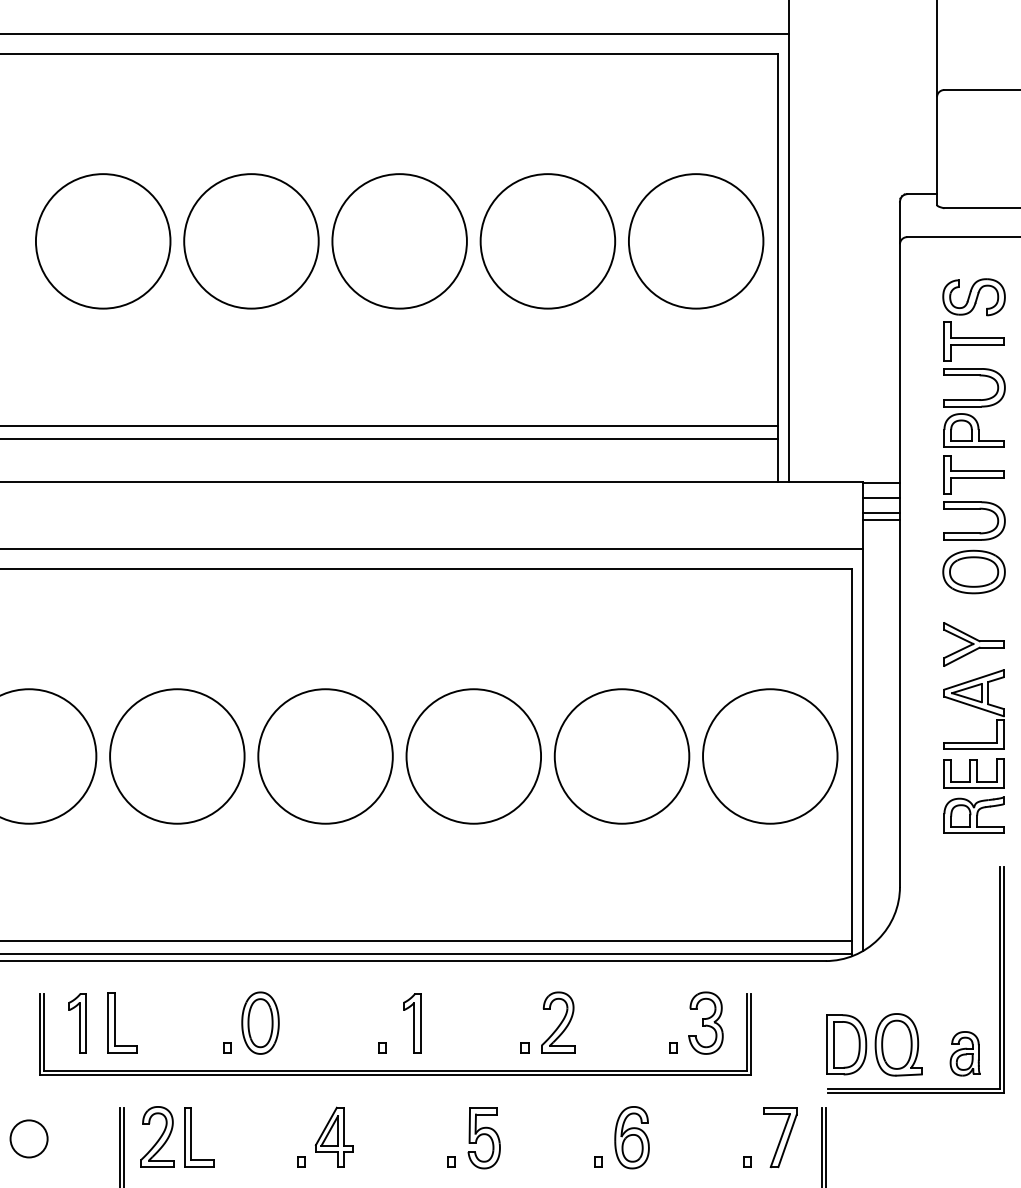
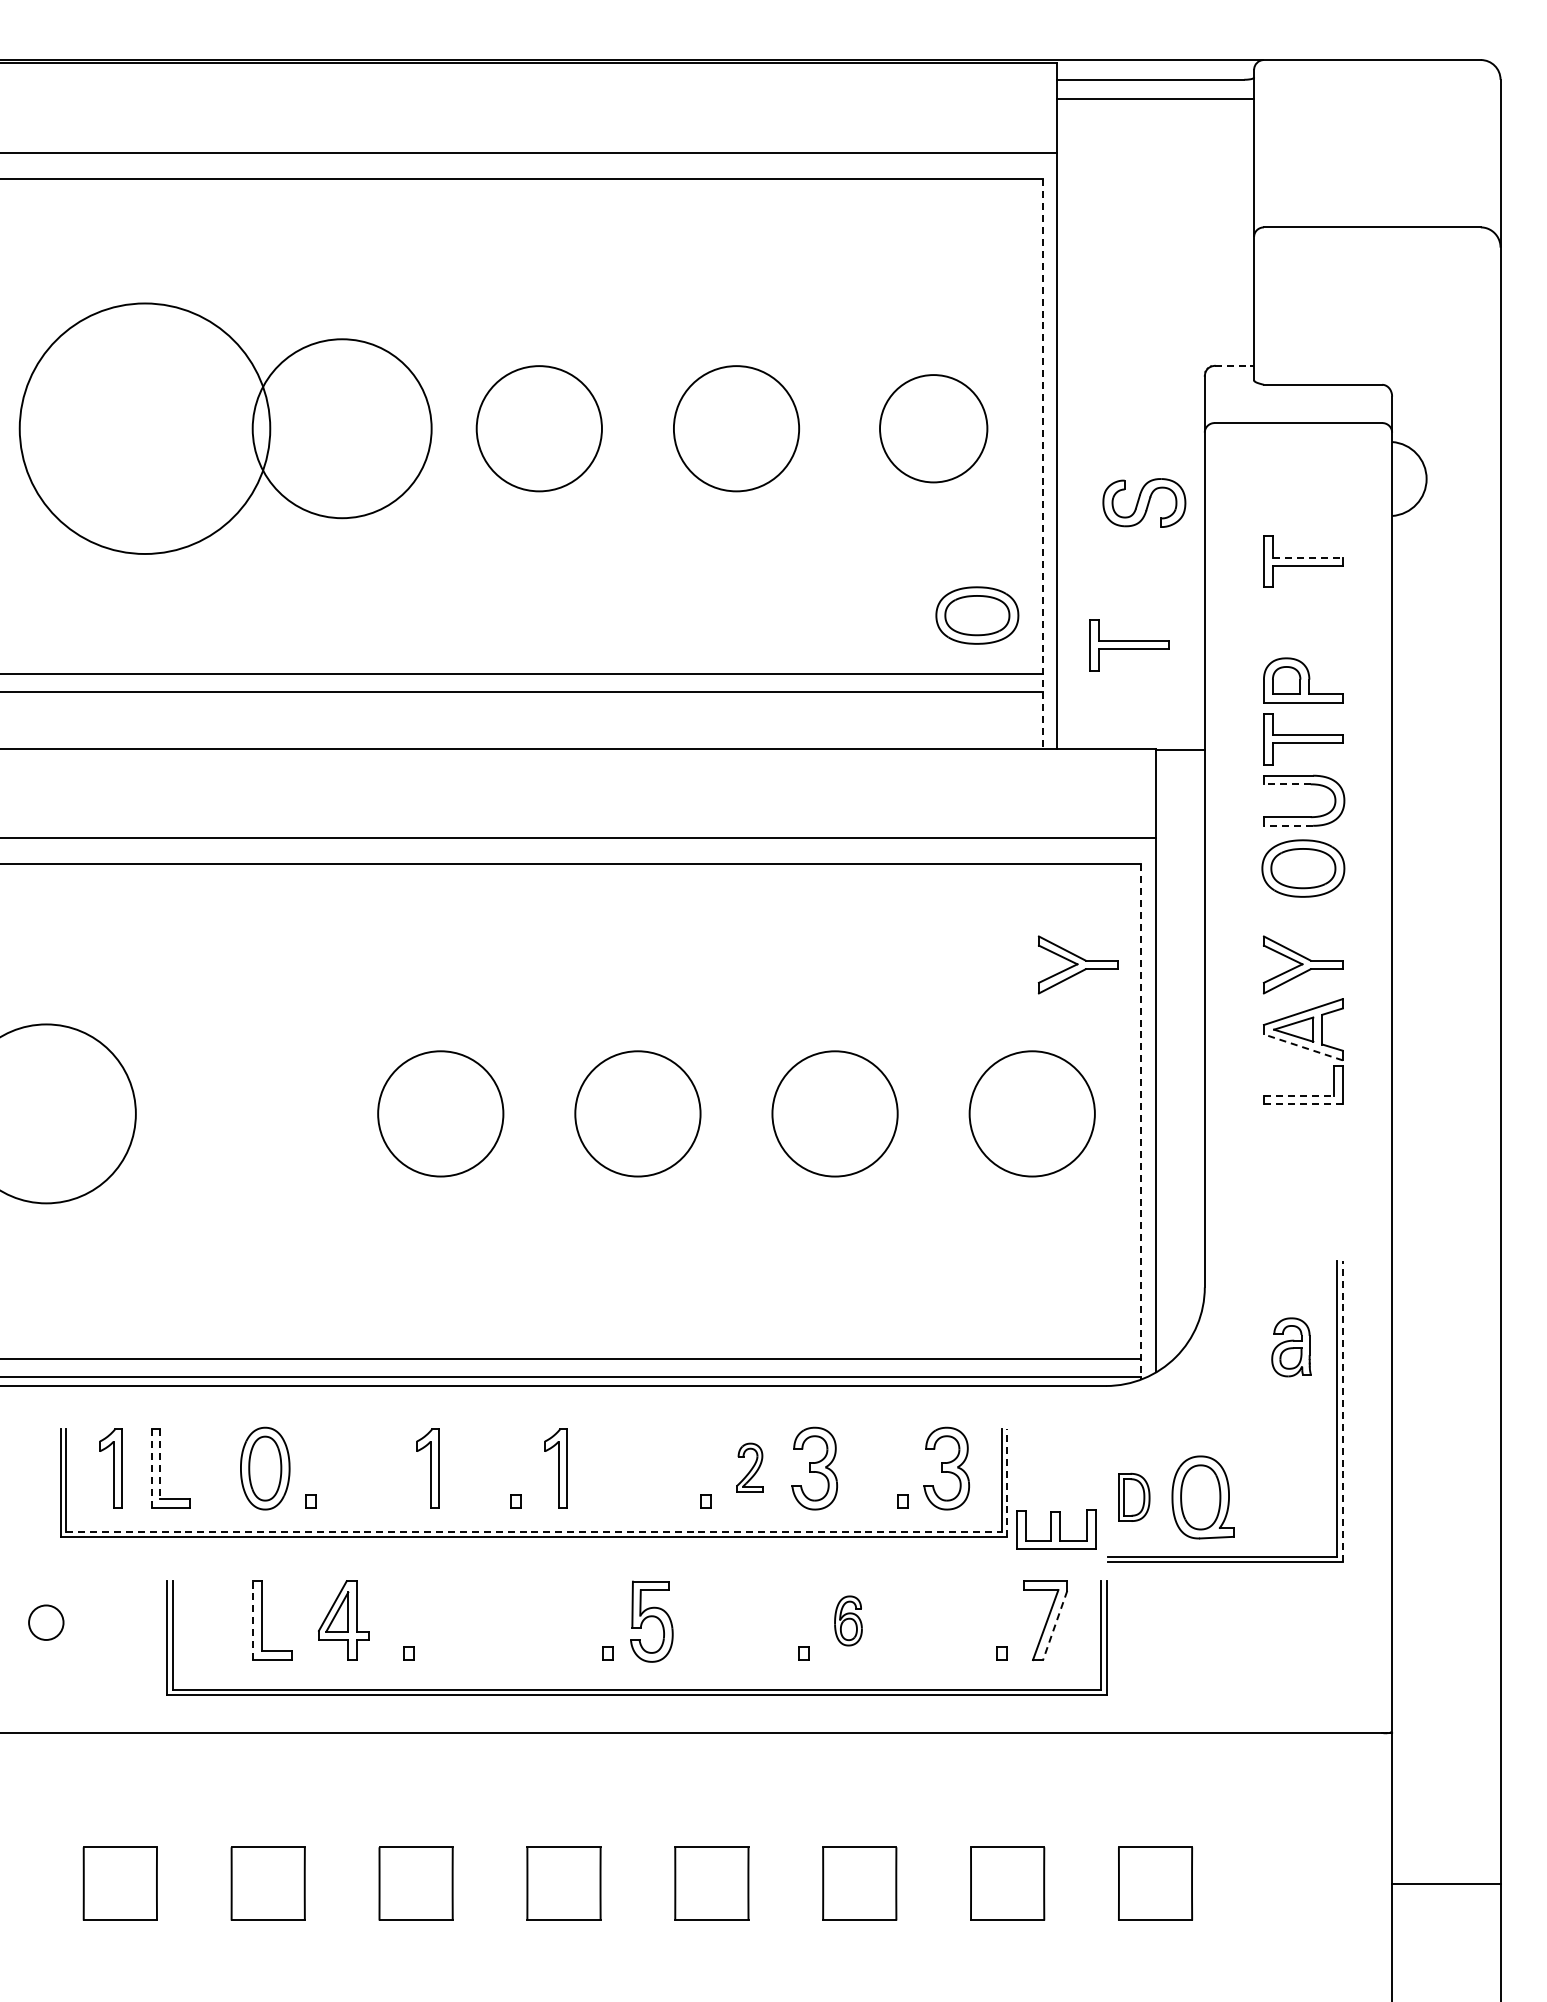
line: (922, 193) -> (1234, 365), solid -> dashed
circle: (102, 241) -> (144, 428), size x1.4
circle: (399, 241) -> (538, 428), size x0.7
circle: (547, 241) -> (736, 428), size x0.7
circle: (696, 241) -> (933, 428), size x0.6
line: (777, 267) -> (1042, 463), solid -> dashed
part: (974, 296) -> (1144, 502), moved
line: (977, 338) -> (1307, 557), solid -> dashed
part: (974, 375) -> (1304, 607), removed
part: (729, 381) -> (977, 615), added
part: (843, 404) -> (1129, 645), added
line: (880, 497) -> (1179, 769), removed
line: (961, 508) -> (1286, 784), solid -> dashed
line: (880, 512) -> (1179, 789), removed
line: (880, 520) -> (1179, 799), removed
line: (962, 539) -> (1288, 825), solid -> dashed
part: (804, 644) -> (1077, 964), added
line: (974, 706) -> (1303, 1047), solid -> dashed
line: (970, 742) -> (1298, 1095), solid -> dashed
line: (973, 749) -> (1302, 1104), solid -> dashed
circle: (177, 756) -> (243, 1113), removed
circle: (325, 756) -> (440, 1113), size x0.7
circle: (473, 756) -> (637, 1113), size x0.7
circle: (621, 756) -> (834, 1113), size x0.7
circle: (769, 756) -> (1031, 1113), size x0.7
line: (852, 762) -> (1141, 1122), solid -> dashed
part: (974, 773) -> (1056, 1529), moved
part: (974, 814) -> (1303, 1191), removed
line: (1003, 980) -> (1342, 1411), solid -> dashed
line: (114, 1019) -> (160, 1463), solid -> dashed
line: (108, 1022) -> (151, 1467), solid -> dashed
part: (557, 1022) -> (749, 1467), size x0.6
part: (260, 1023) -> (265, 1468), moved
part: (315, 1023) -> (427, 1468), added
part: (606, 1023) -> (814, 1468), added
line: (751, 1034) -> (1007, 1483), solid -> dashed
part: (846, 1044) -> (1133, 1497), size x0.6
part: (965, 1053) -> (1291, 1347), moved
line: (396, 1070) -> (534, 1531), solid -> dashed
part: (156, 1136) -> (216, 1619), removed
line: (184, 1137) -> (253, 1620), solid -> dashed
part: (334, 1137) -> (343, 1620), moved
part: (632, 1137) -> (848, 1620), size x0.6
circle: (28, 1138) -> (45, 1622), size x0.7
line: (787, 1141) -> (1055, 1625), solid -> dashed

